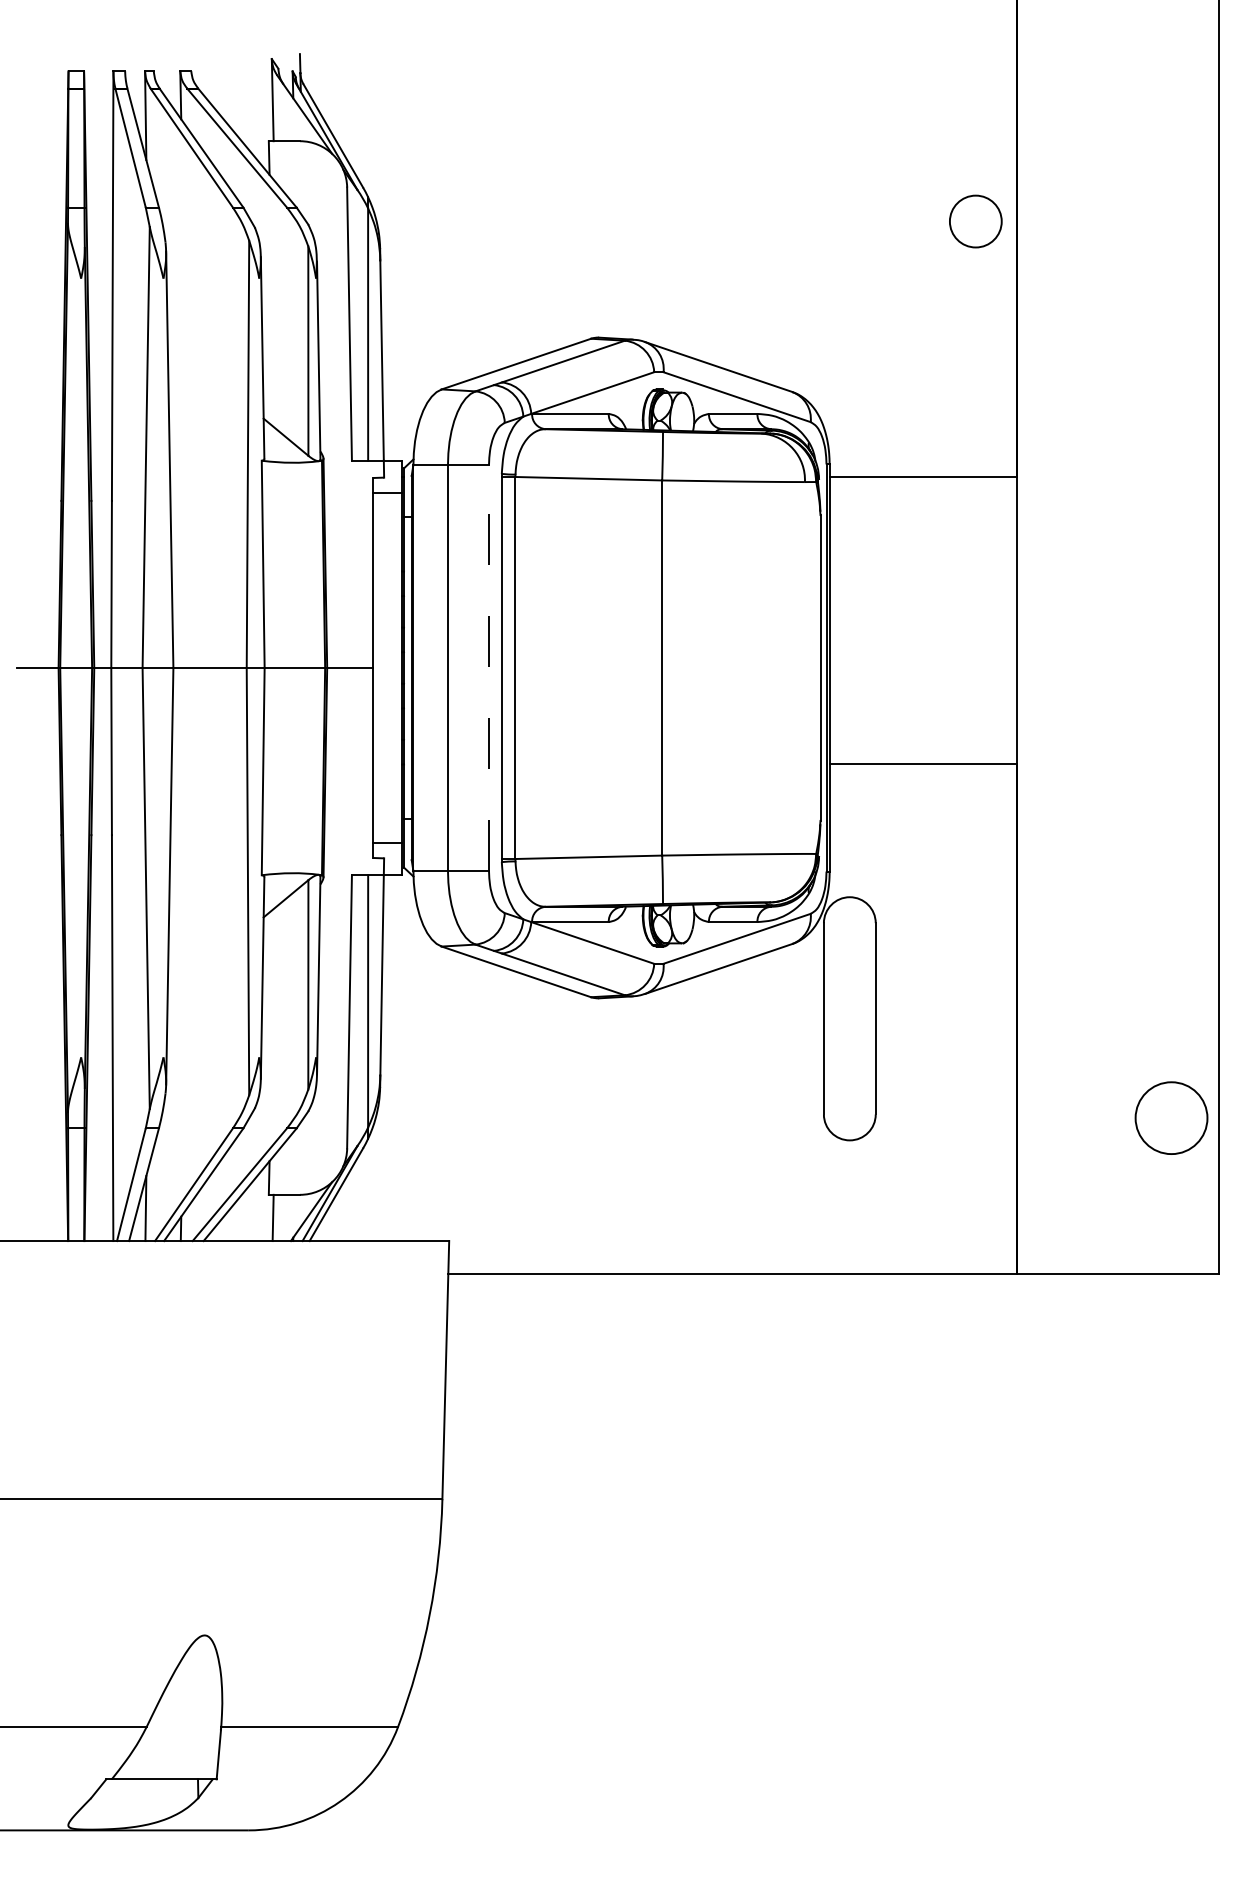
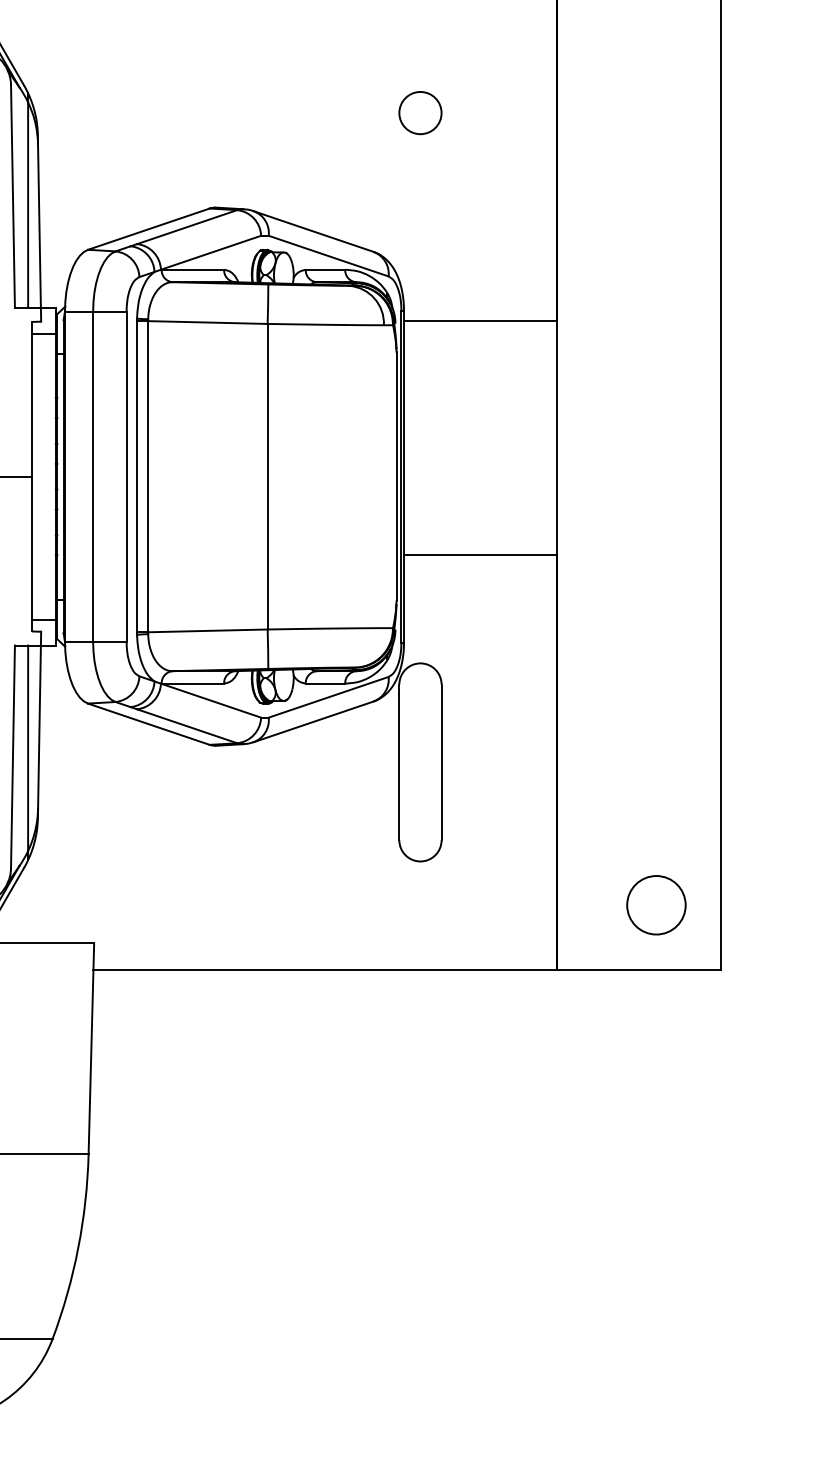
circle: (975, 221) -> (420, 113), moved
line: (488, 668) -> (126, 477), dashed -> solid
circle: (1171, 1117) -> (656, 904), moved

